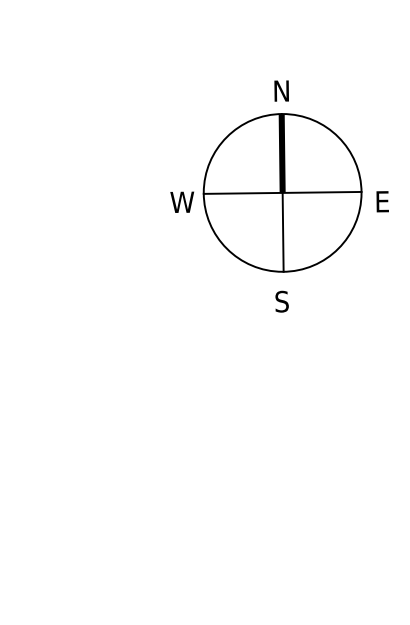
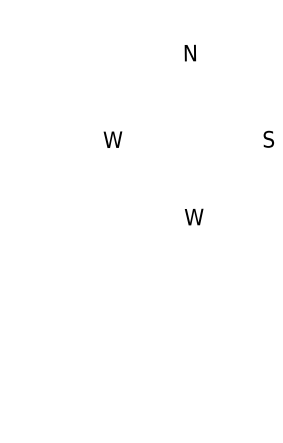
part: (282, 192) -> (191, 132), removed
text: (382, 201) -> (268, 139), E -> S
text: (286, 301) -> (194, 216), S -> W

